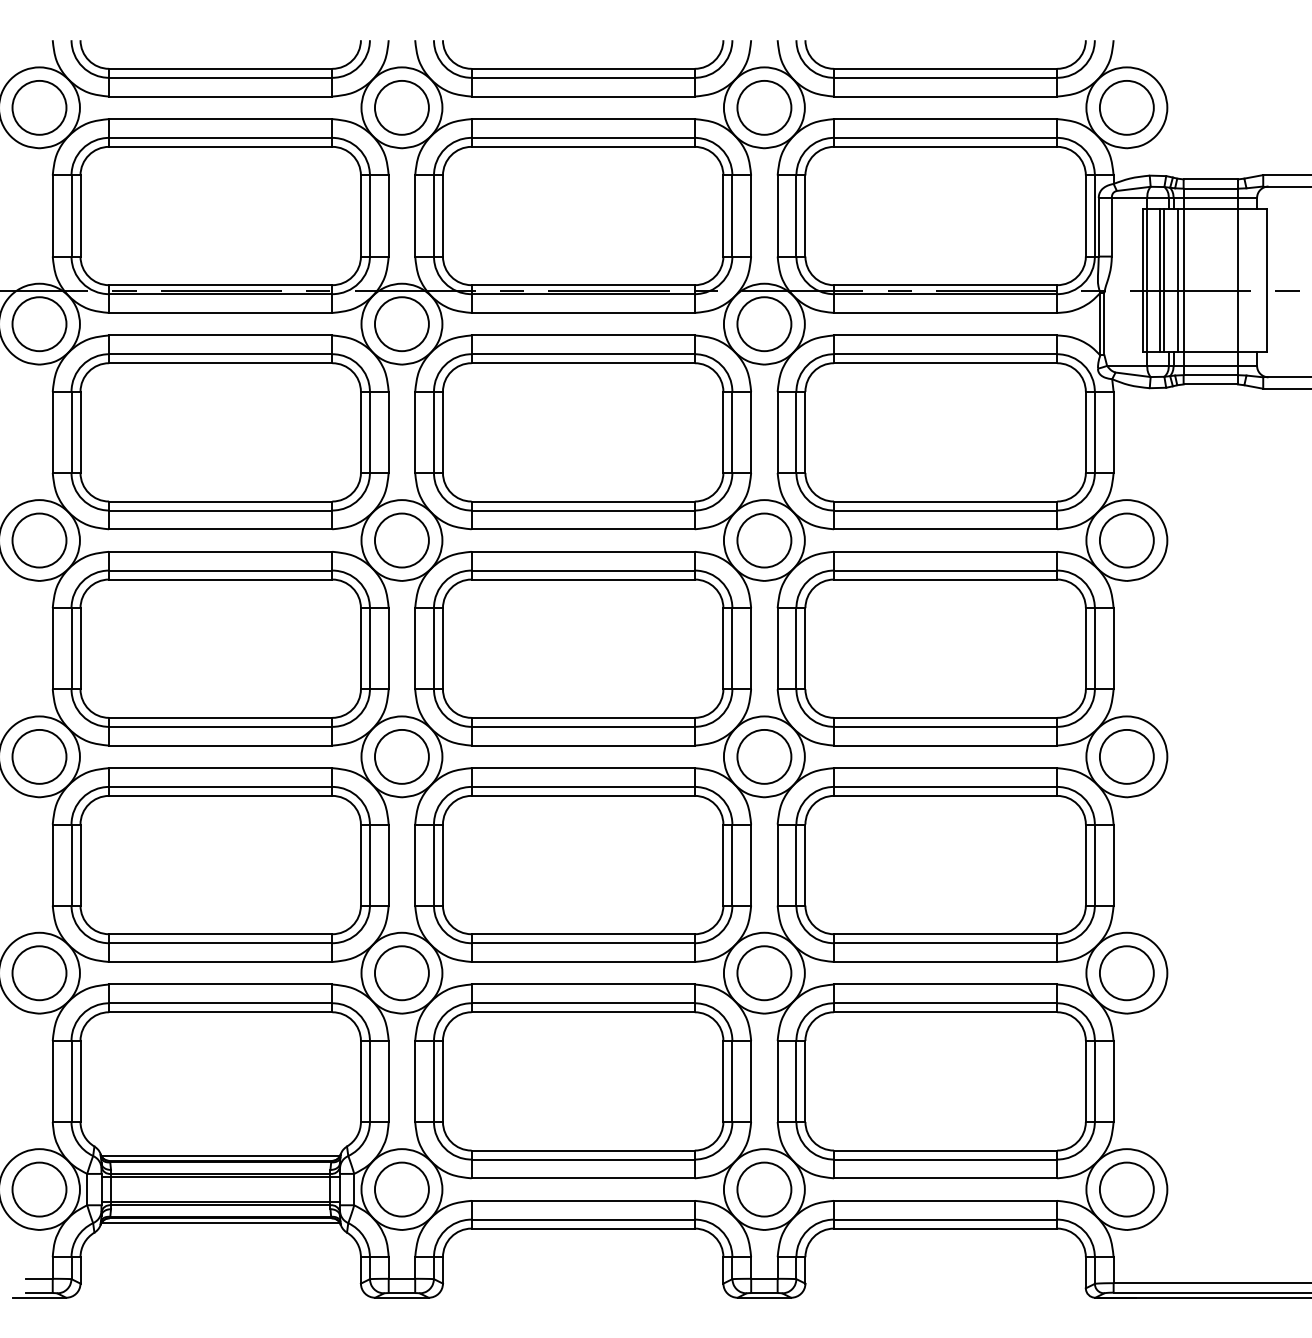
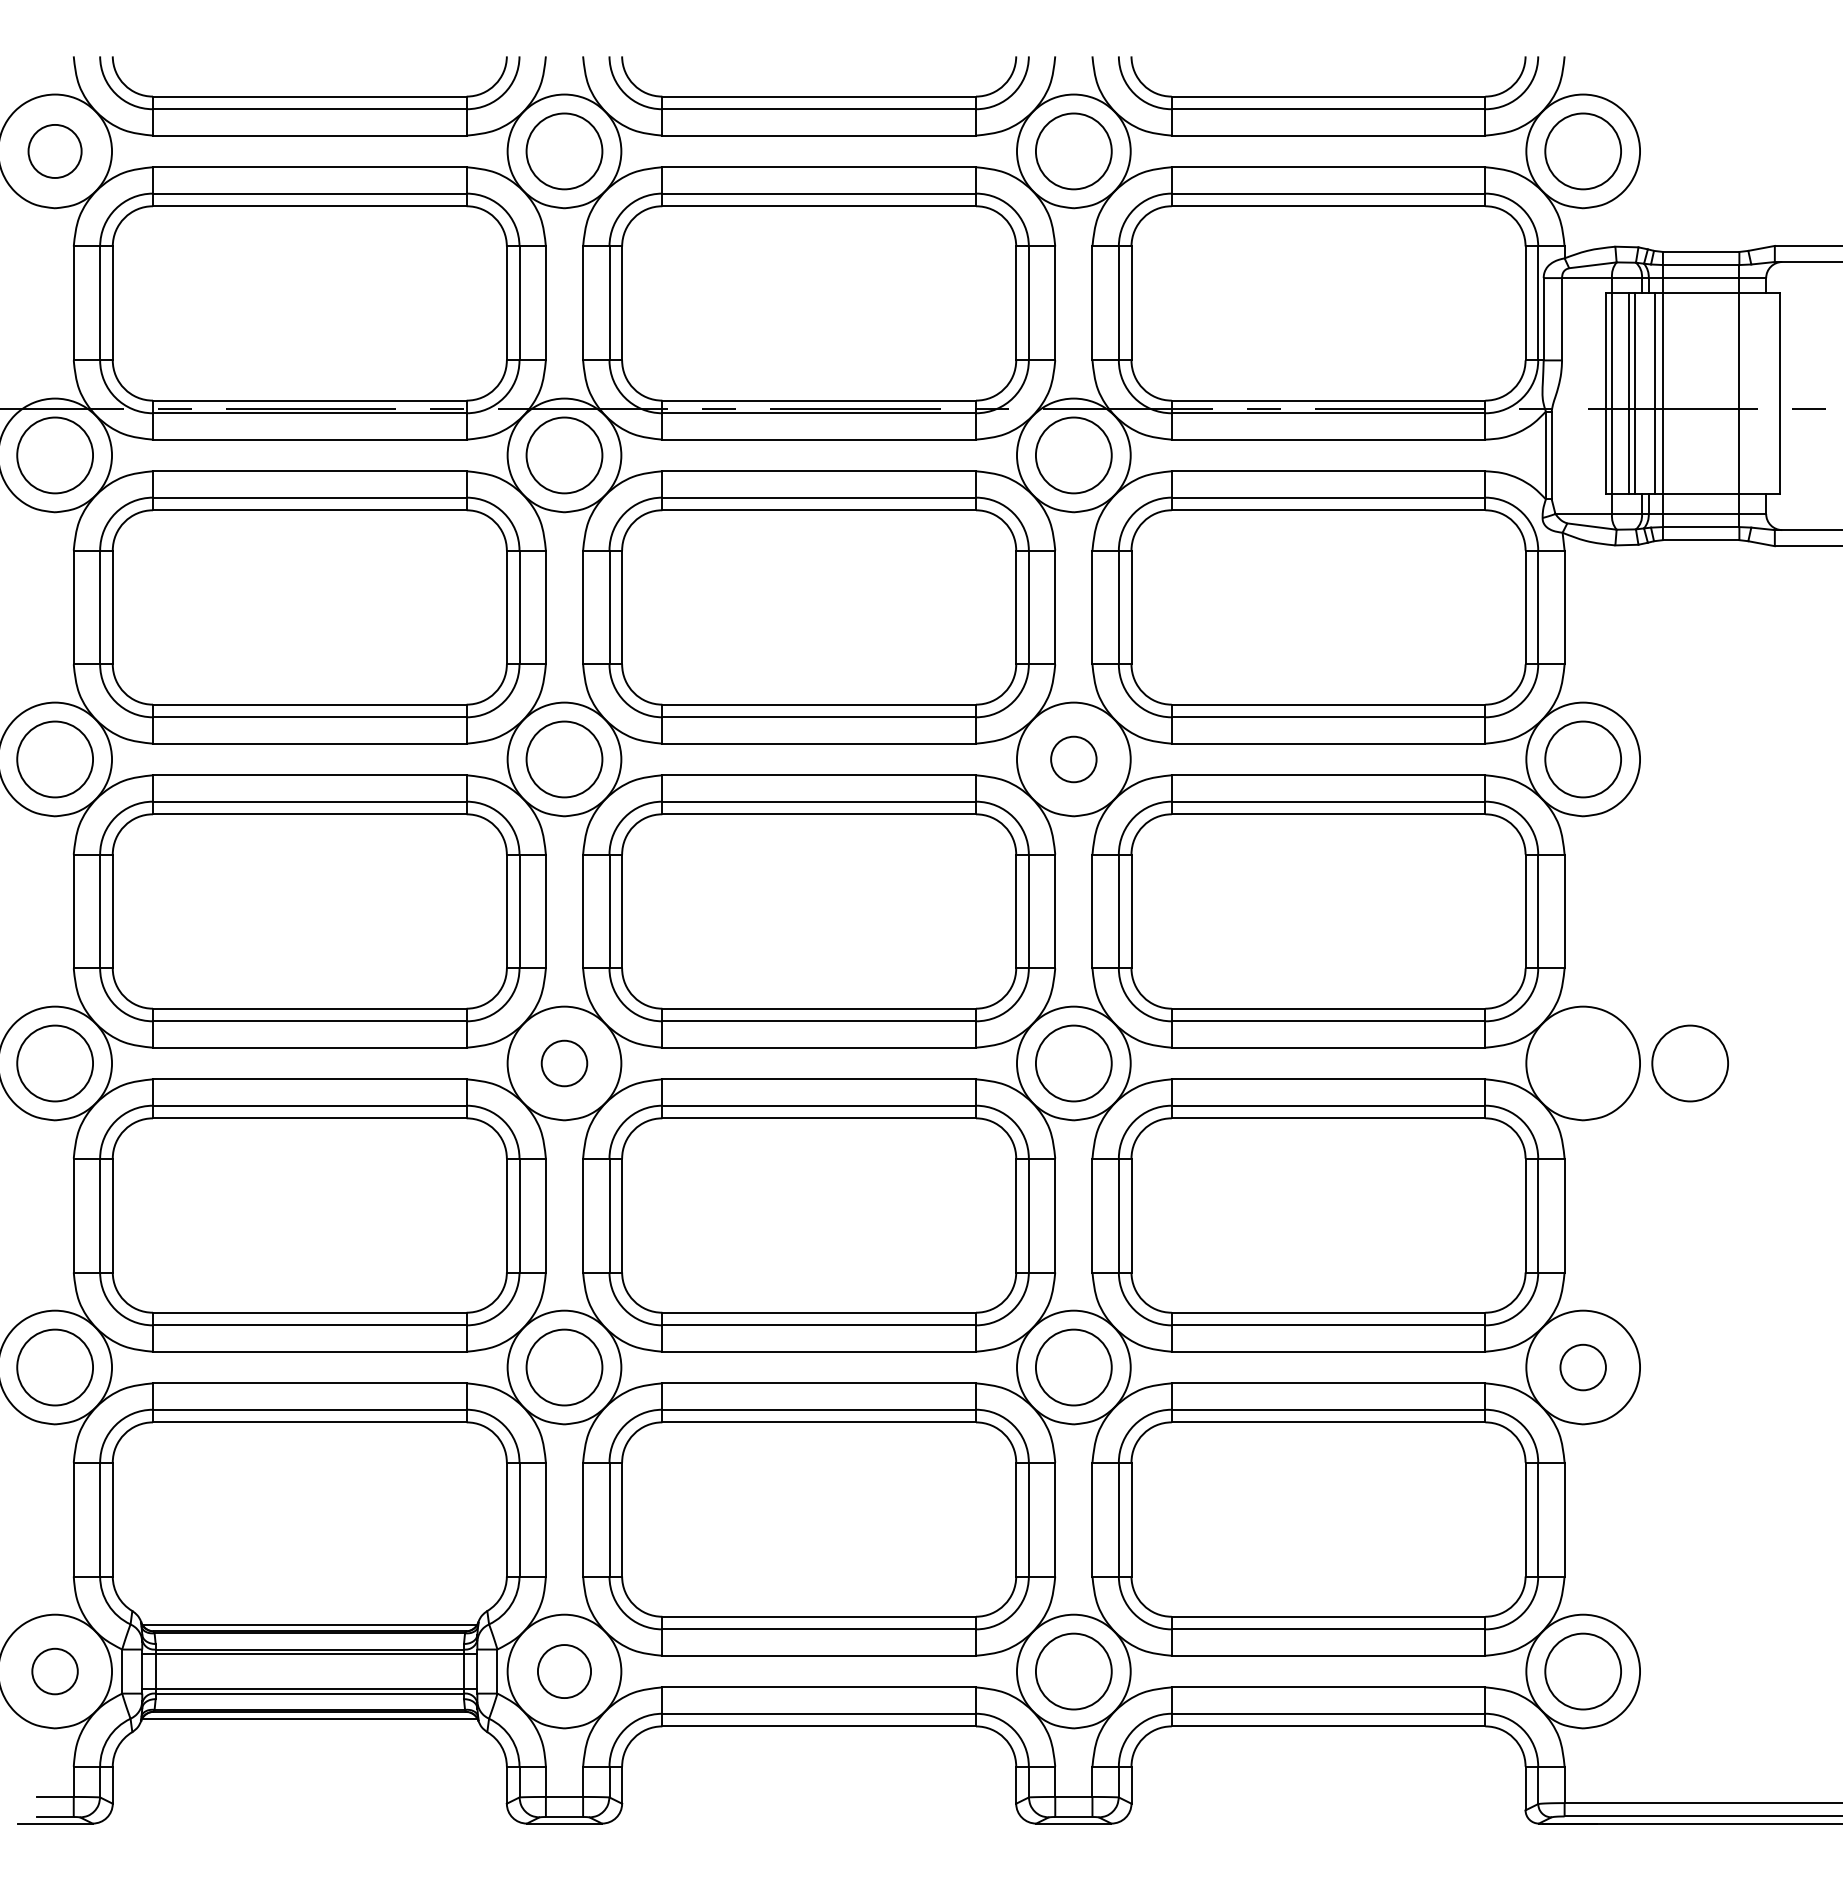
circle: (39, 107) -> (54, 151), size x0.7
circle: (764, 540) -> (1073, 759), size x0.6
circle: (401, 756) -> (564, 1063), size x0.6
circle: (1126, 756) -> (1689, 1063), moved
circle: (1127, 973) -> (1583, 1367), size x0.6
circle: (39, 1189) -> (54, 1671), size x0.6
circle: (401, 1189) -> (564, 1671), size x0.7

